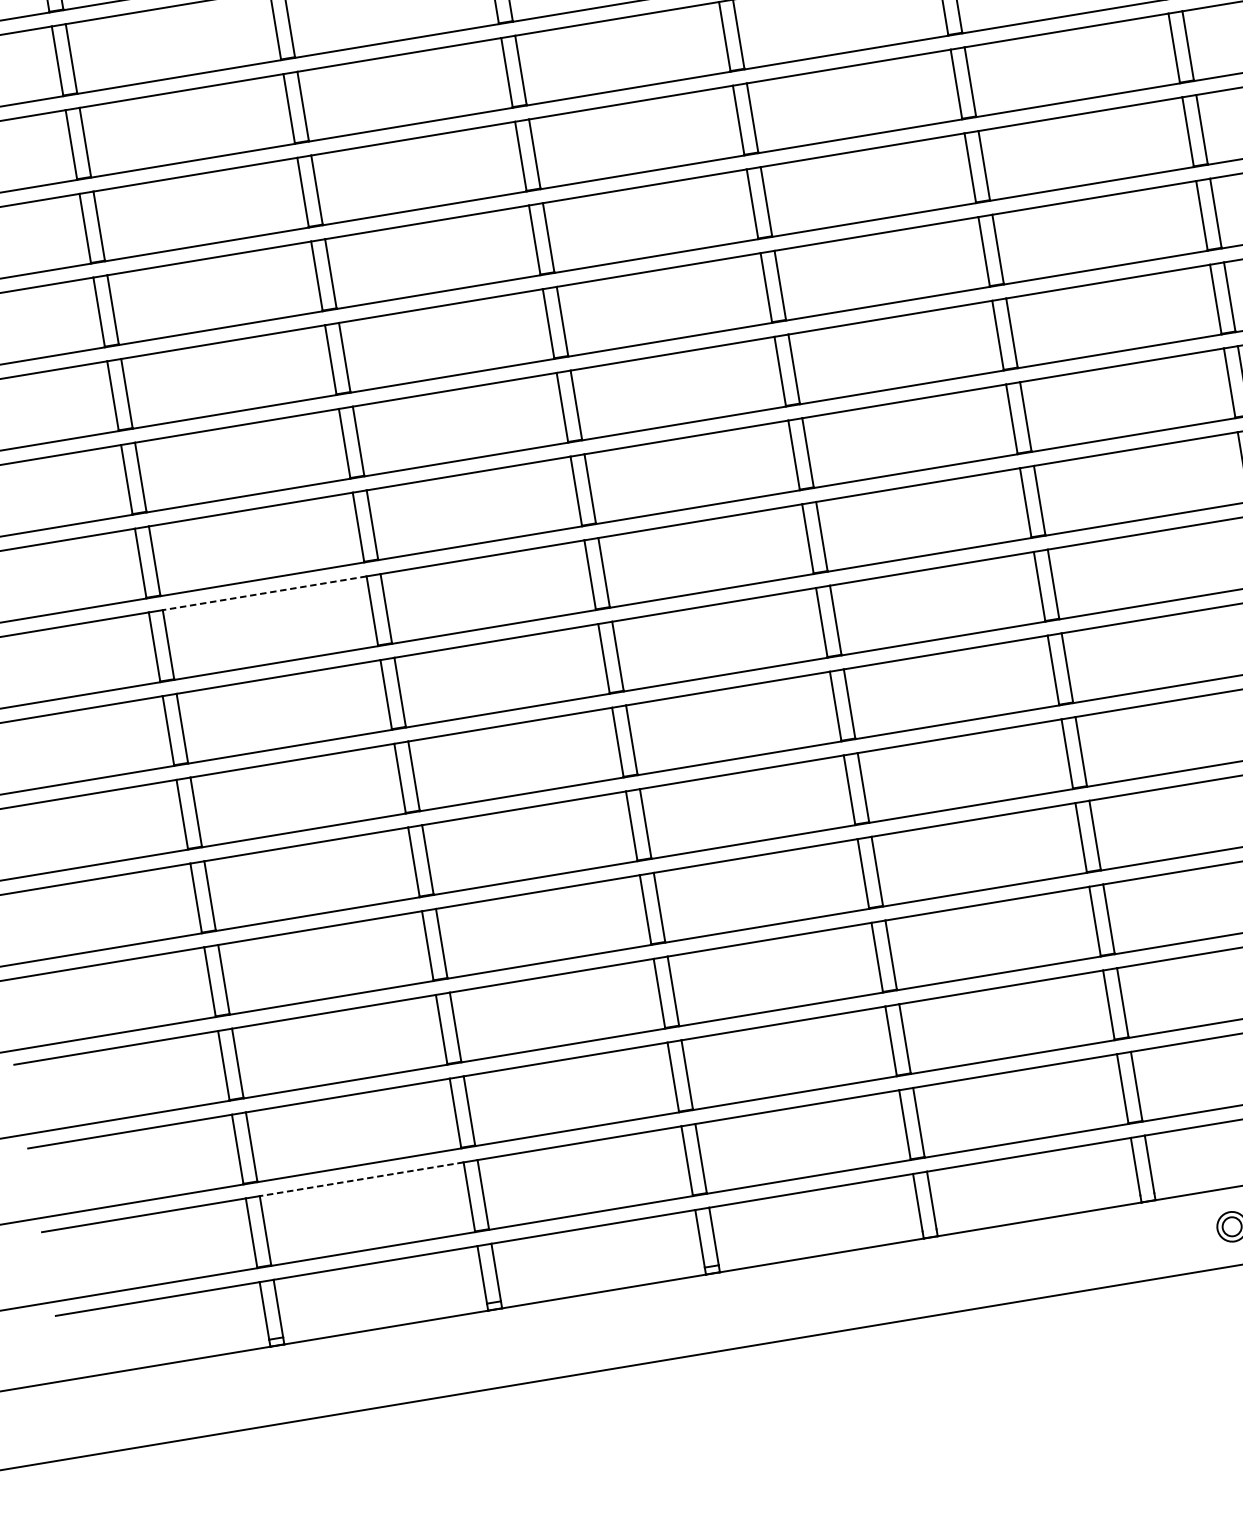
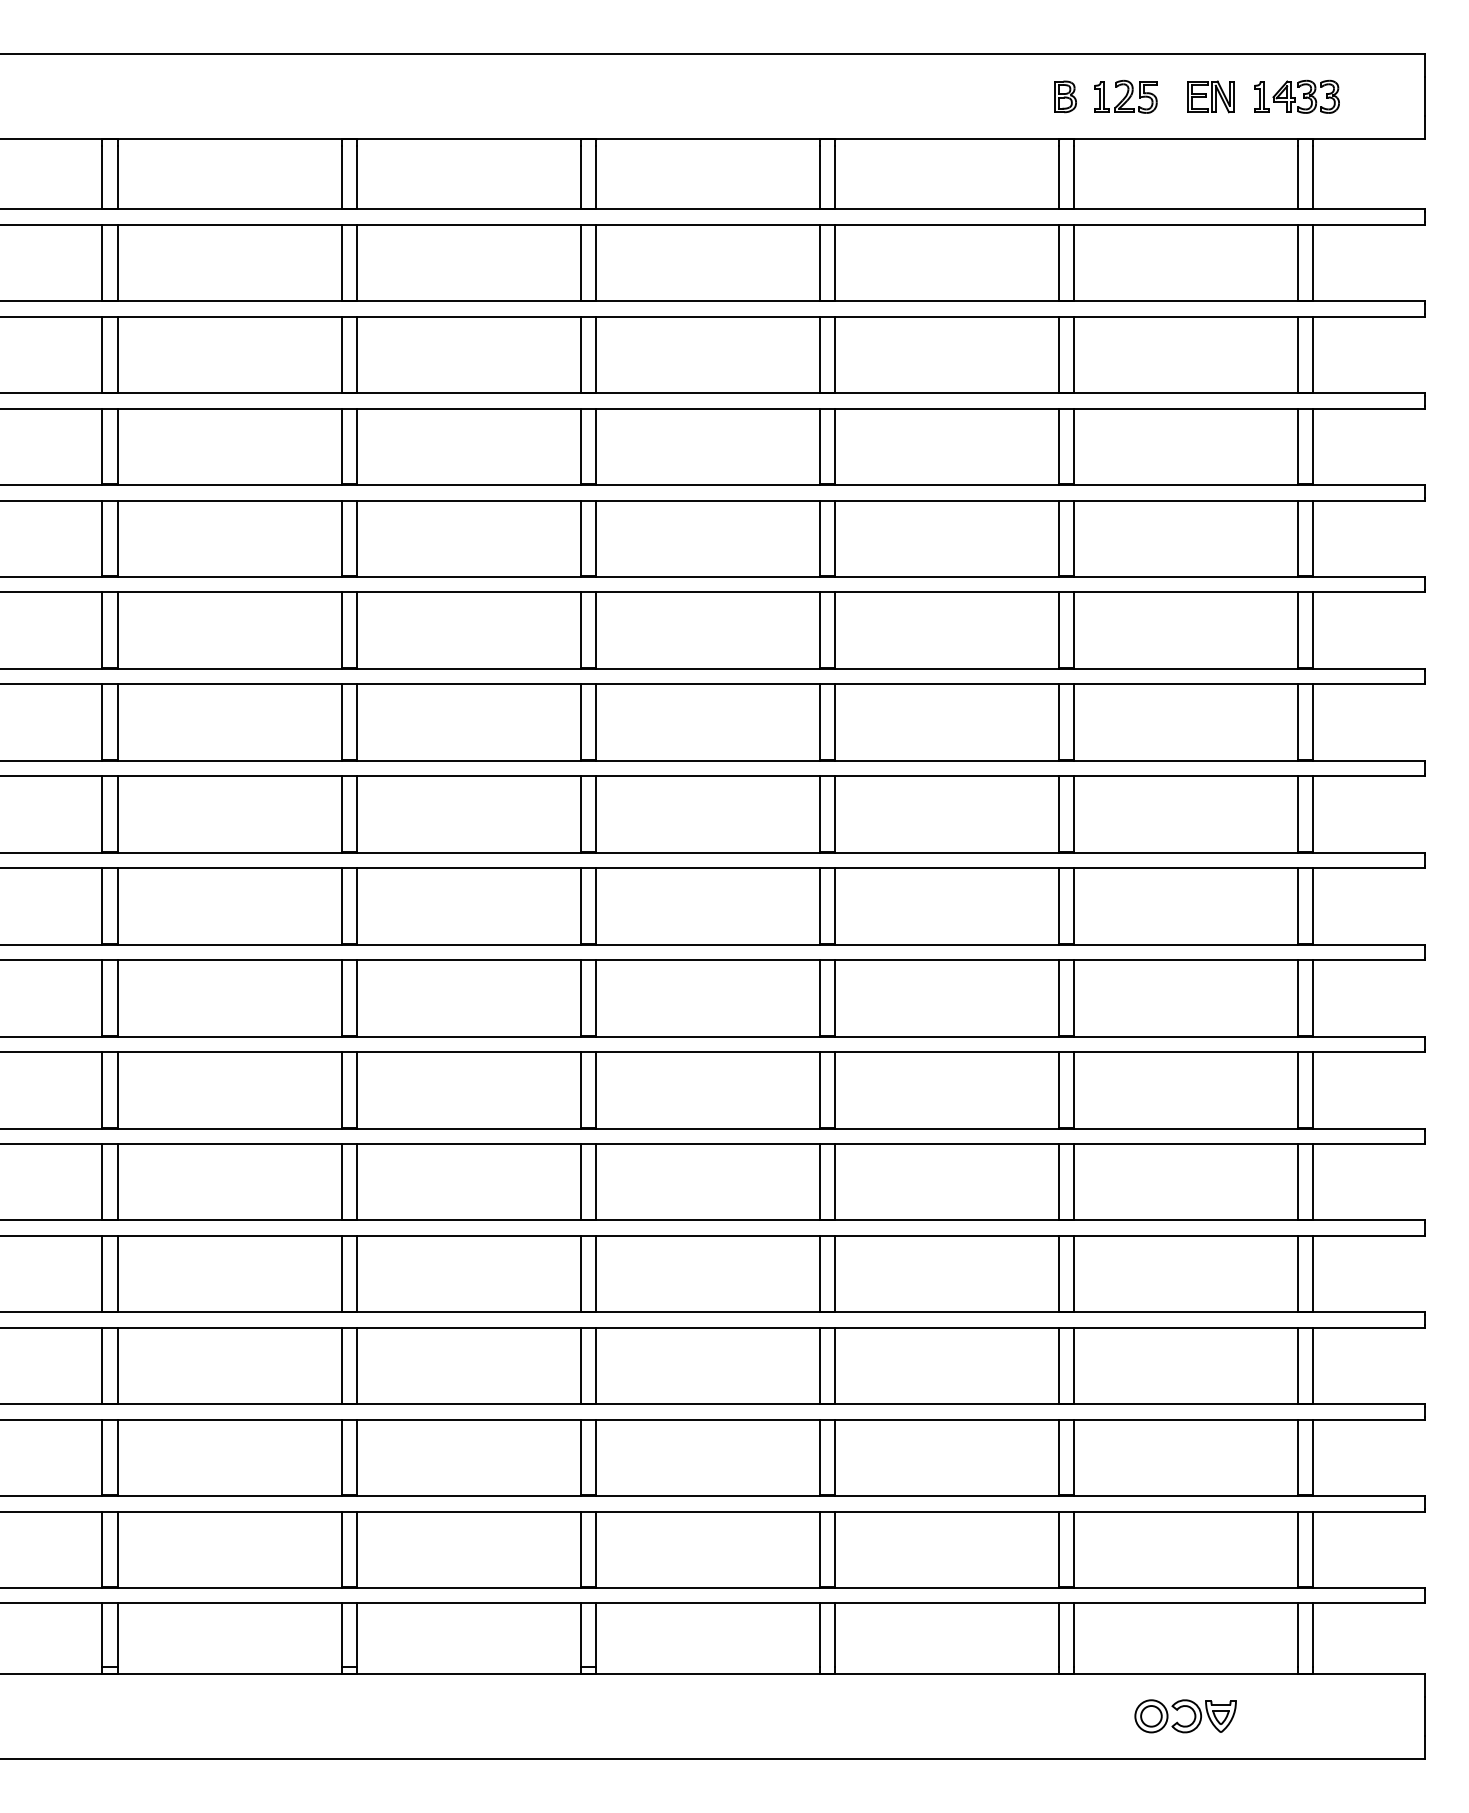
line: (264, 593) -> (229, 868), dashed -> solid
line: (361, 1179) -> (229, 1511), dashed -> solid

